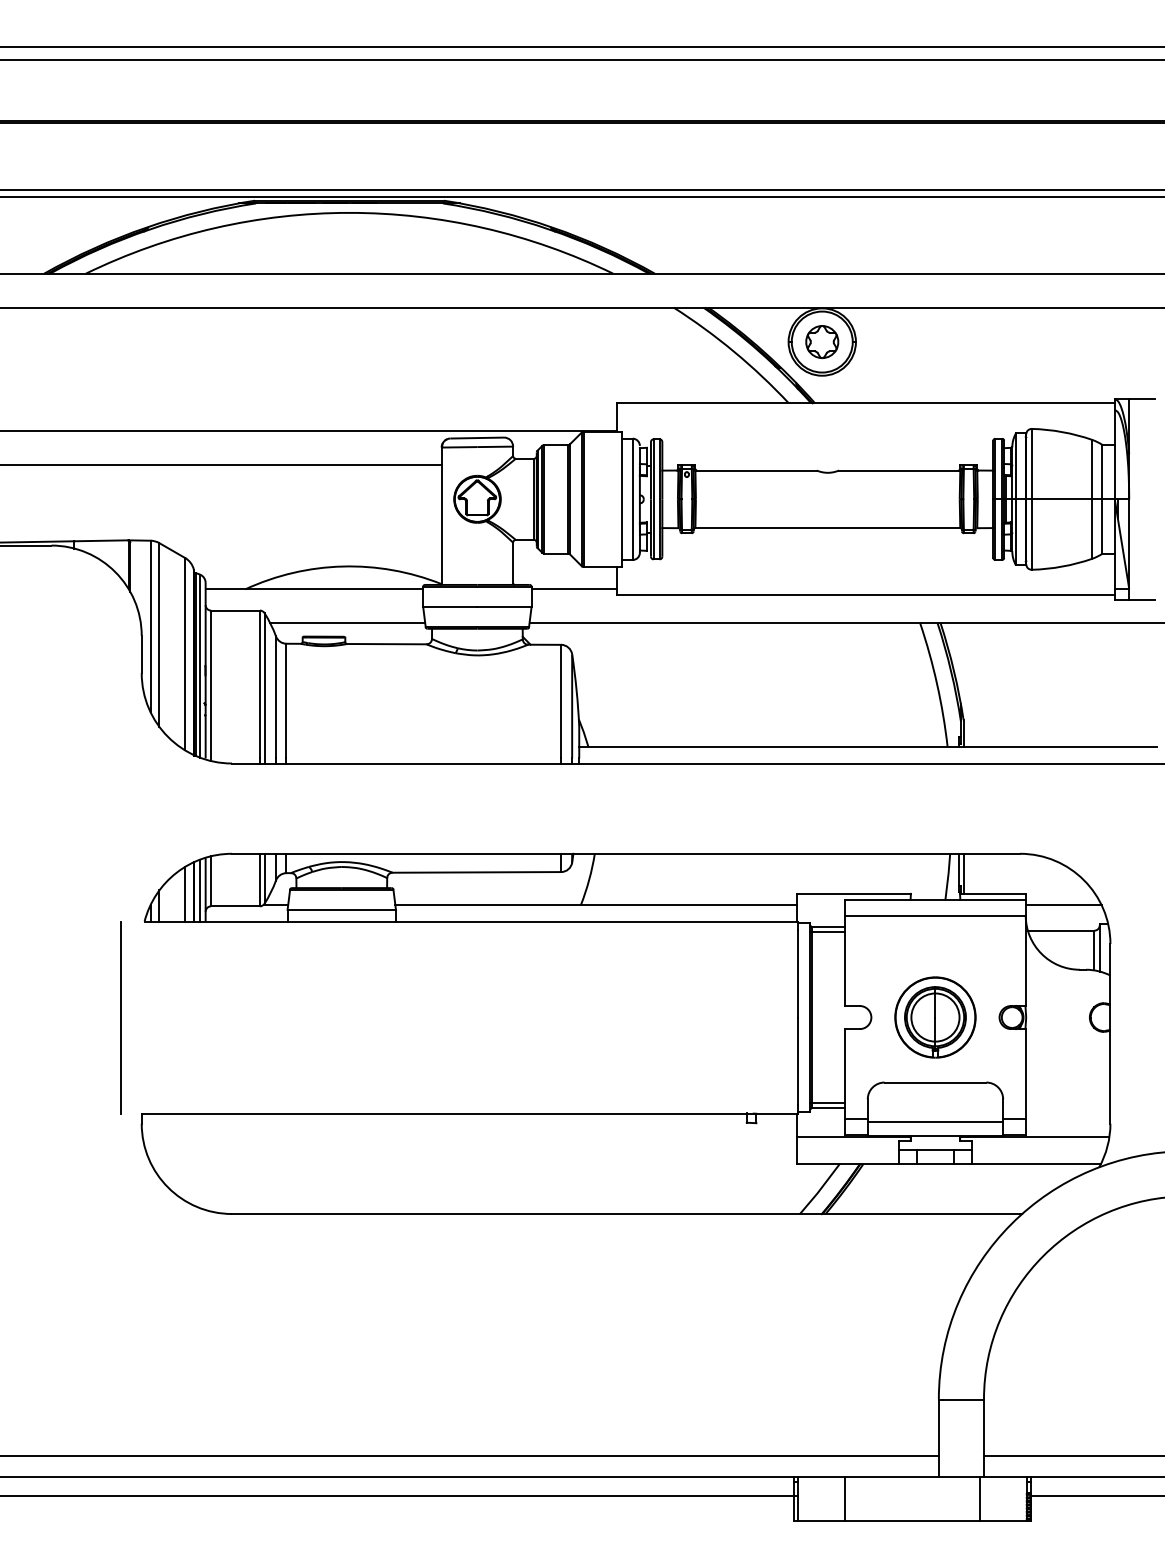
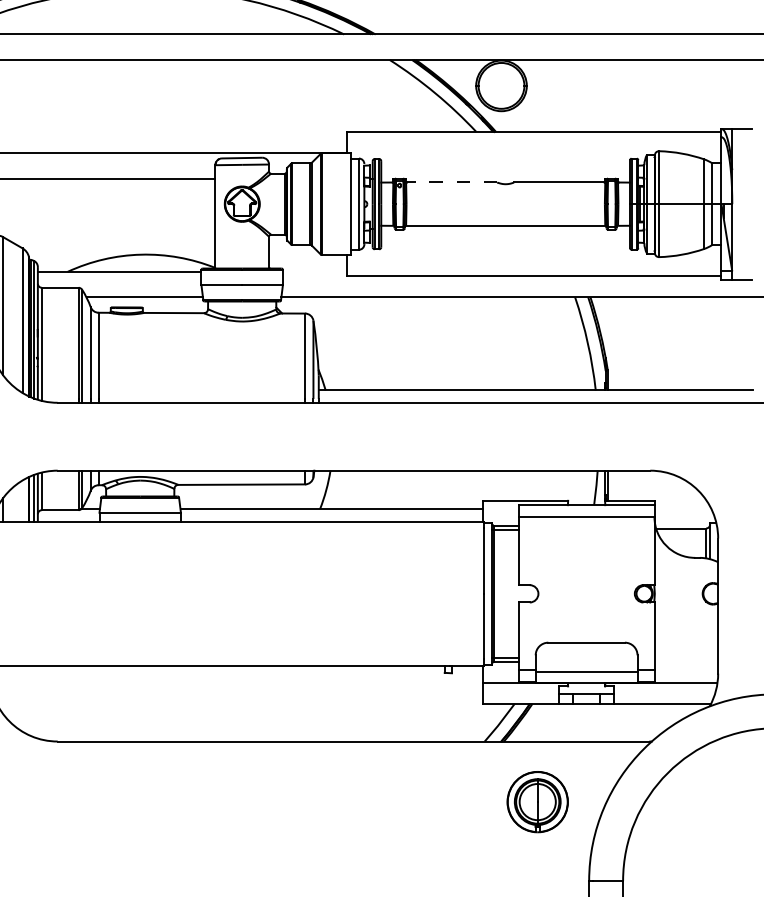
part: (822, 342) -> (501, 86), removed
line: (756, 470) -> (452, 182), solid -> dashed
line: (573, 589) -> (314, 271), removed
line: (185, 893) -> (22, 500), removed
line: (1063, 904) -> (682, 508), removed
part: (935, 1017) -> (537, 802), moved

